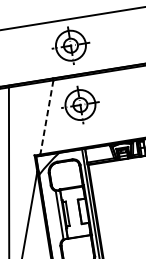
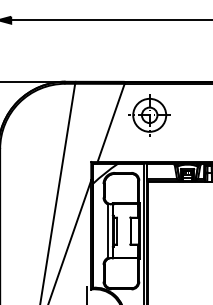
part: (70, 45) -> (149, 49), removed
line: (46, 118) -> (110, 123), dashed -> solid

